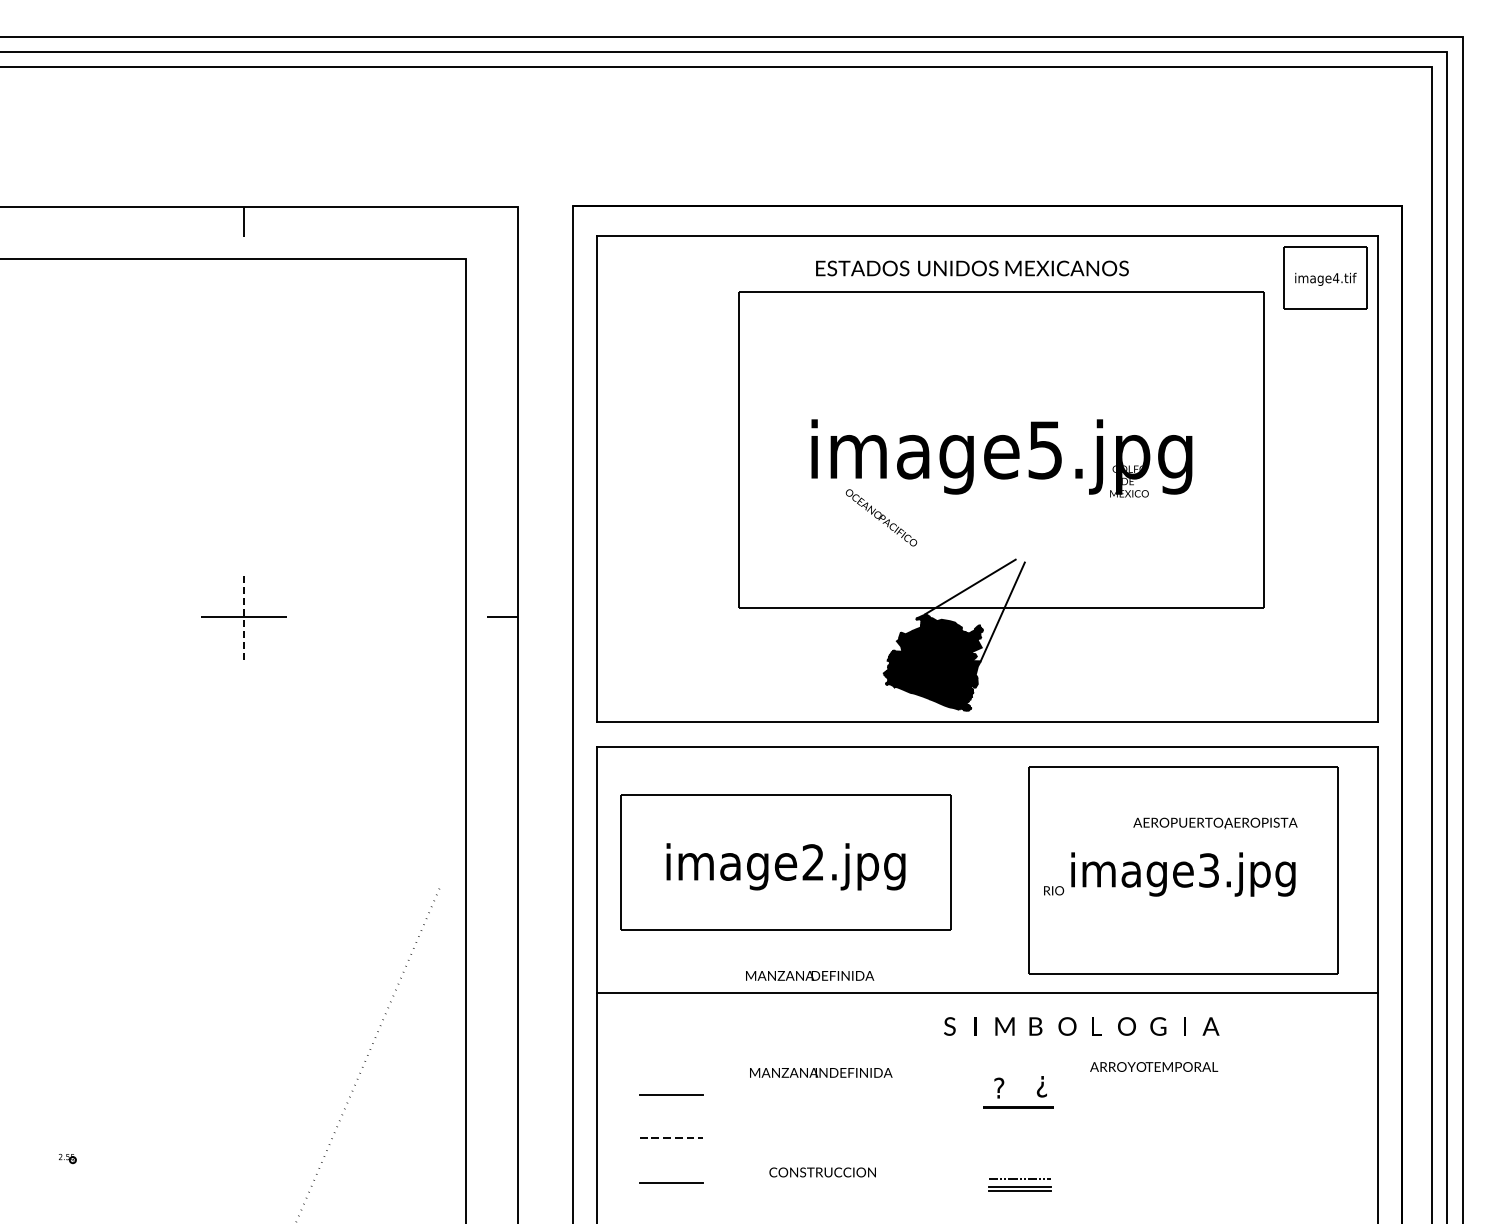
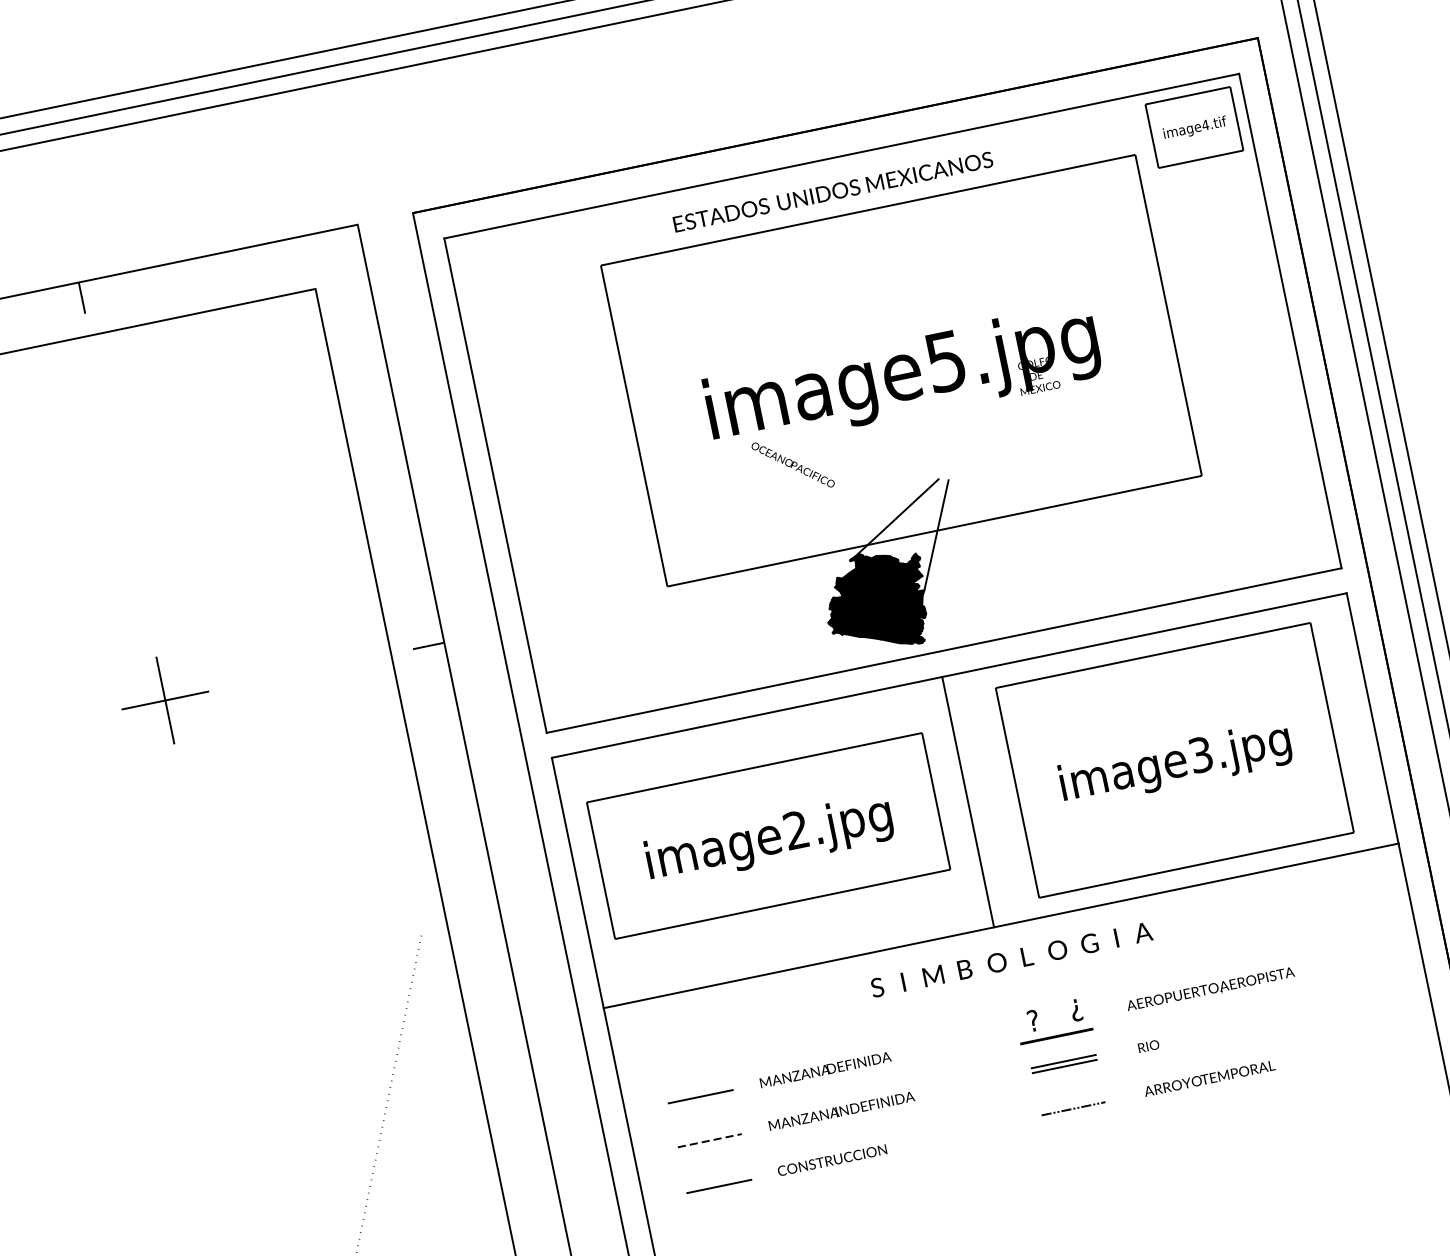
line: (244, 617) -> (165, 700), dashed -> solid
text: (1215, 823) -> (1210, 989), moved
line: (980, 869) -> (968, 802), added
text: (1054, 890) -> (1149, 1045), moved
text: (810, 975) -> (825, 1069), moved
text: (1081, 1026) -> (1011, 959), moved
text: (1154, 1066) -> (1209, 1077), moved
text: (821, 1072) -> (841, 1110), moved
text: (822, 1172) -> (832, 1160), moved
part: (1019, 1188) -> (1063, 1063), moved

